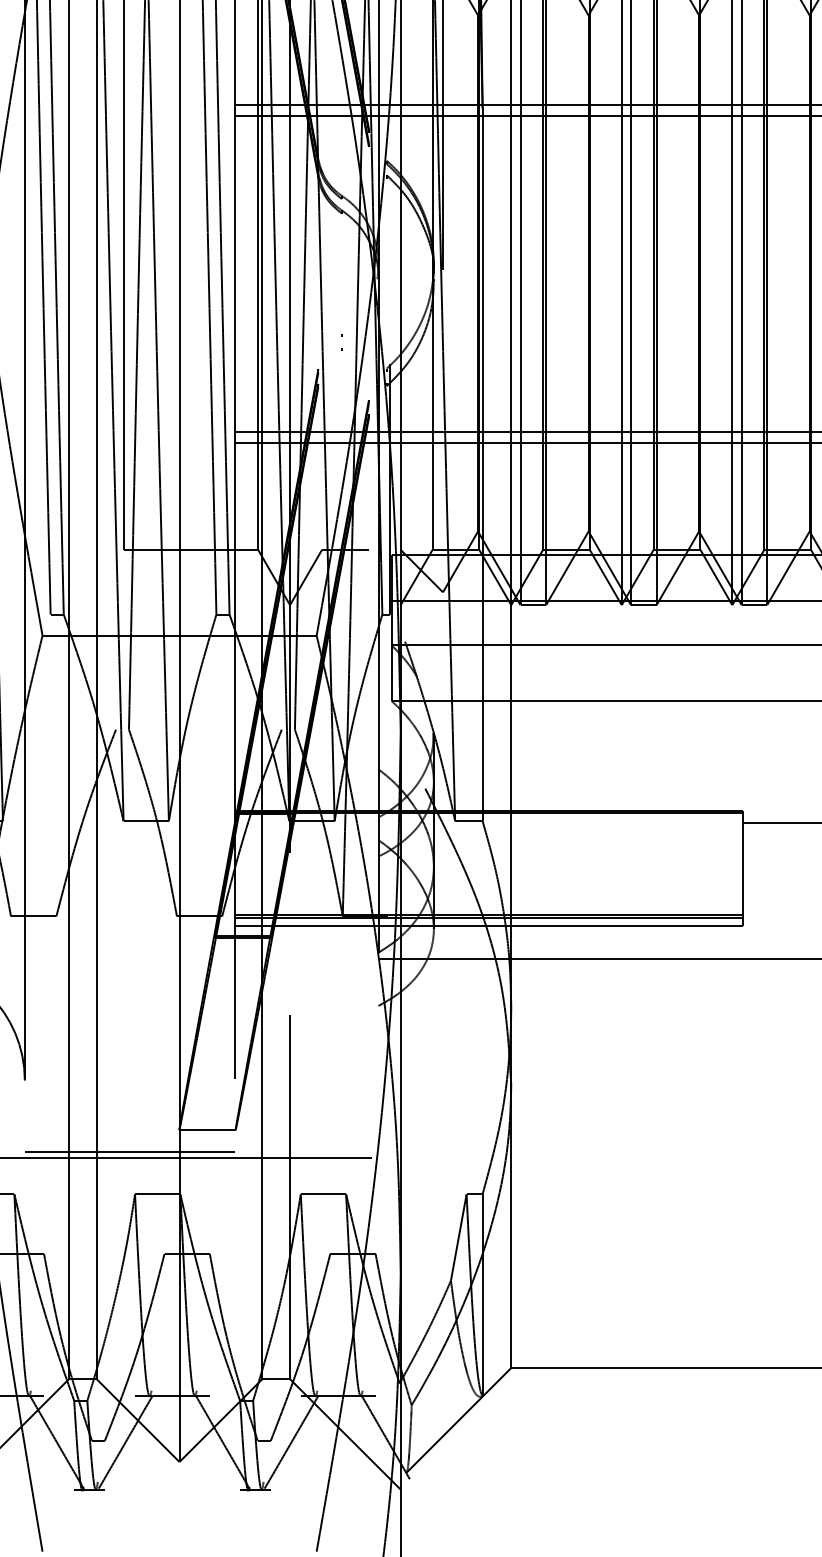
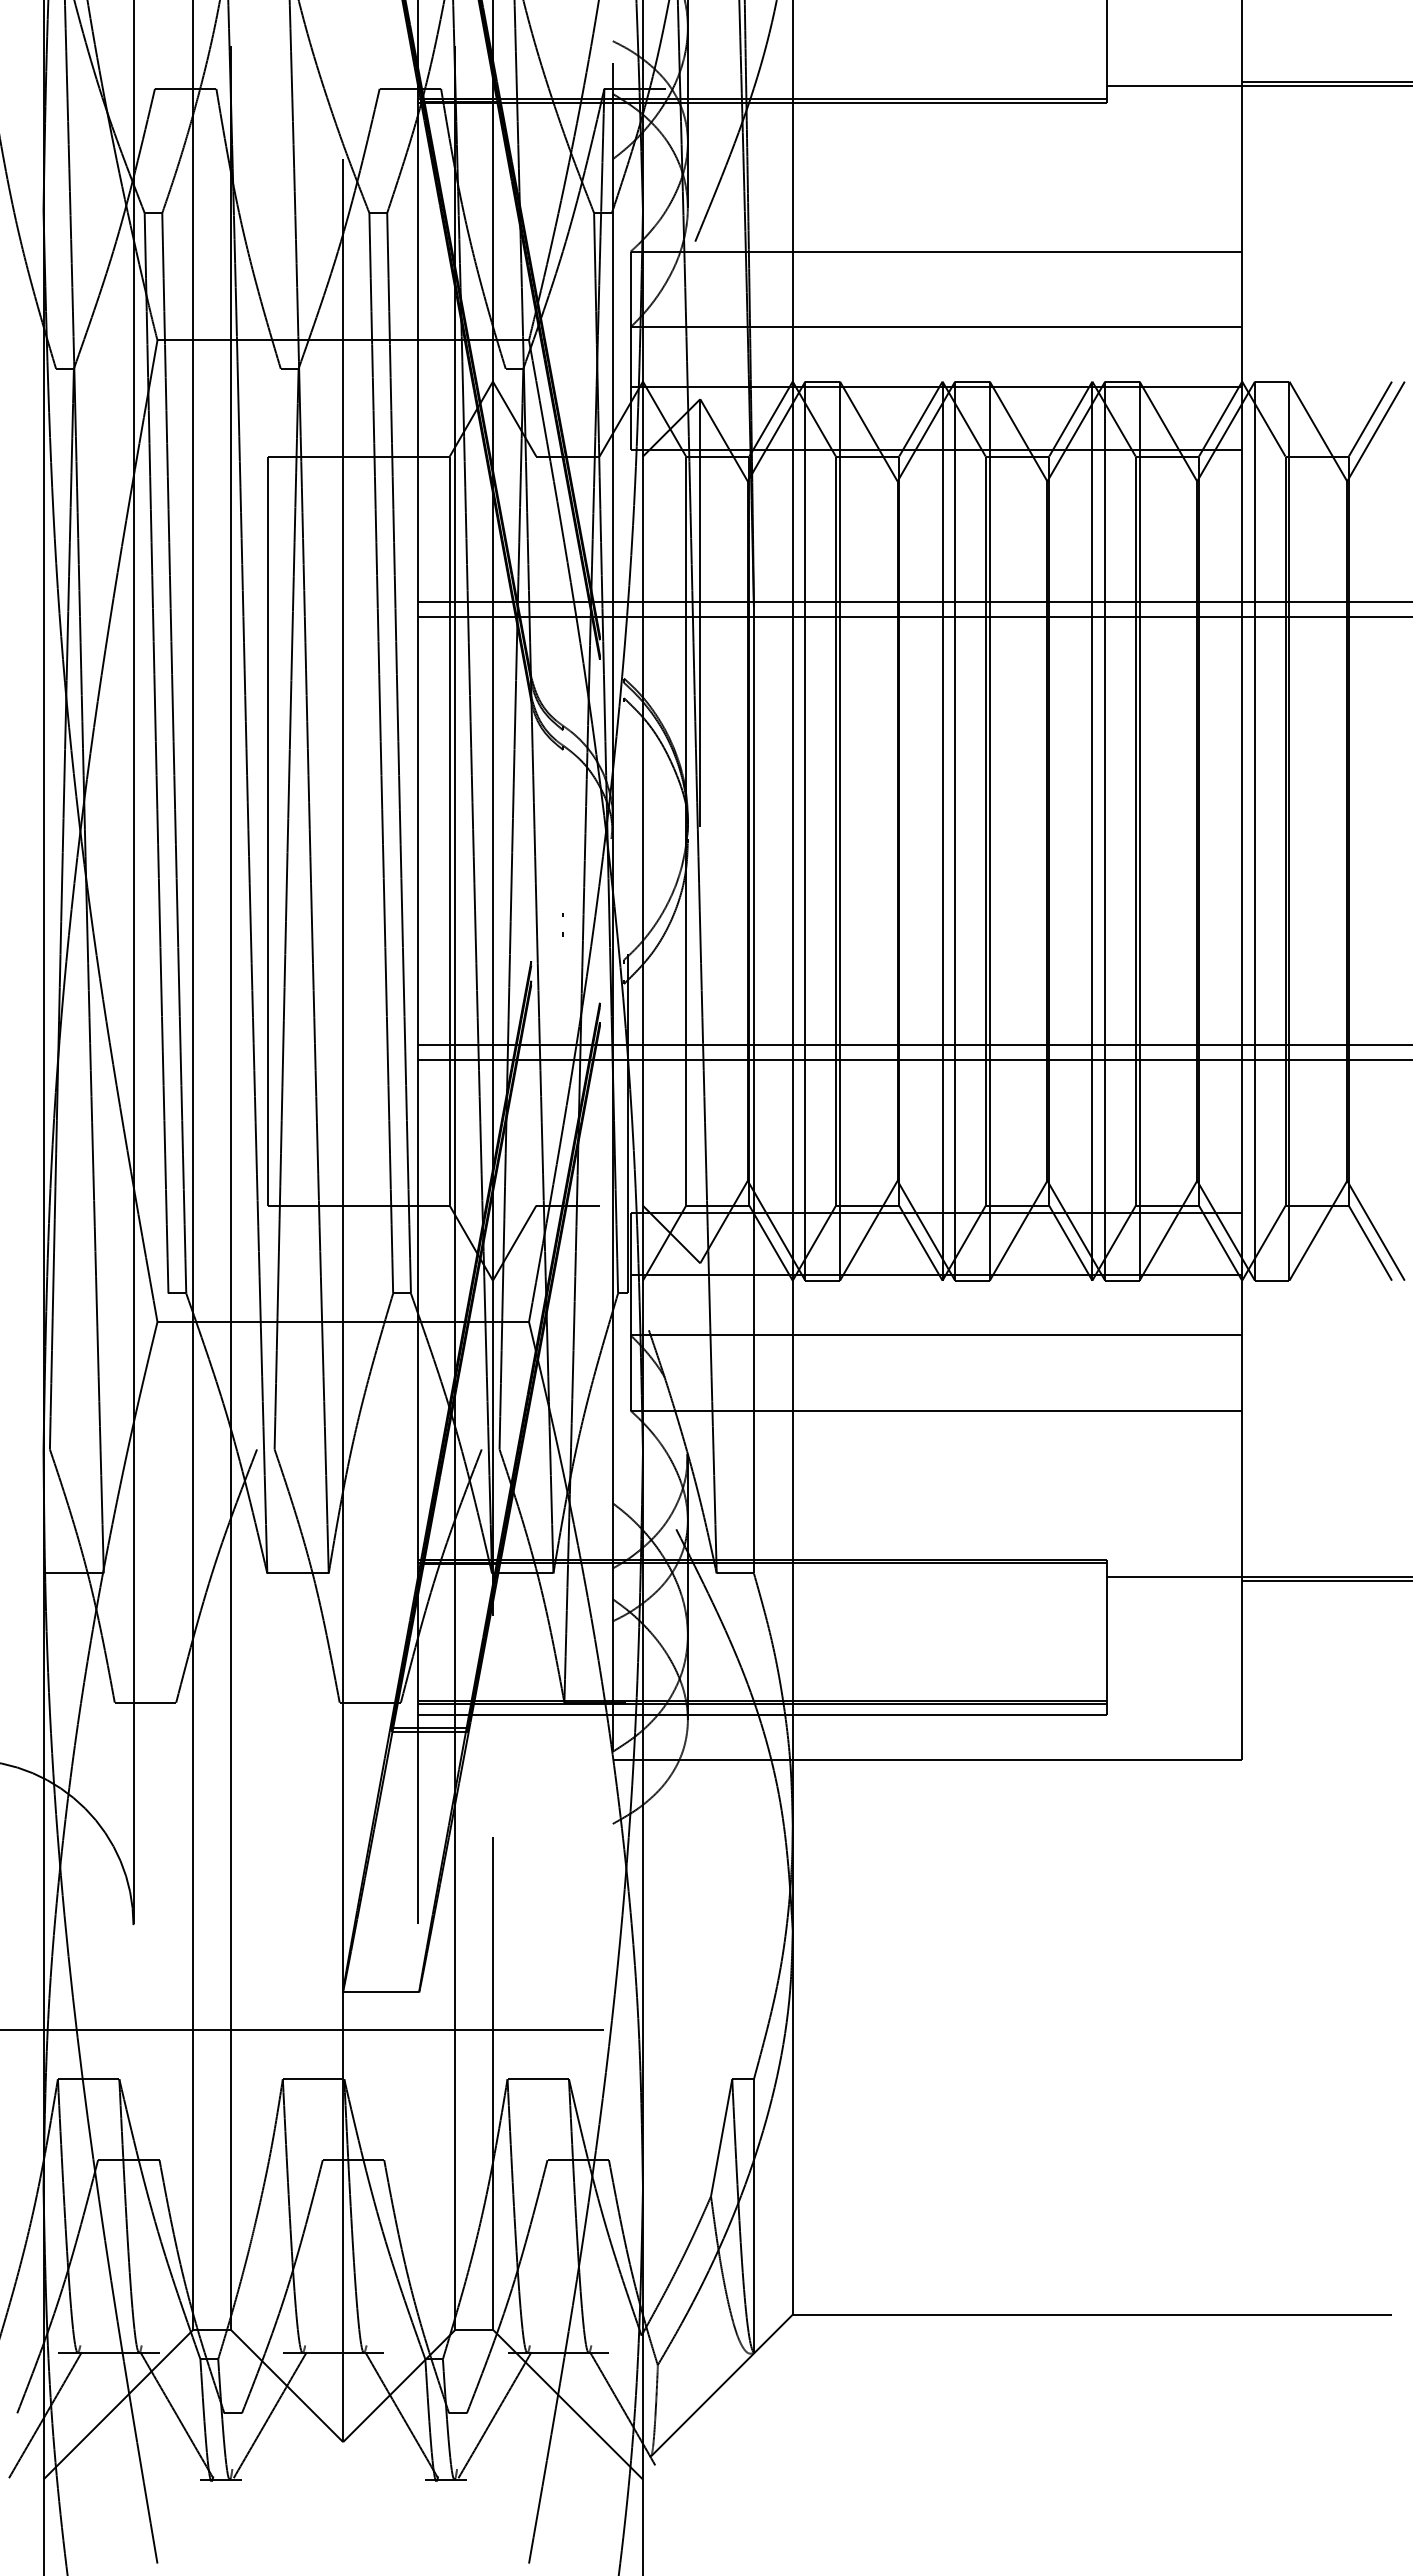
line: (129, 1152) -> (275, 2022), removed

